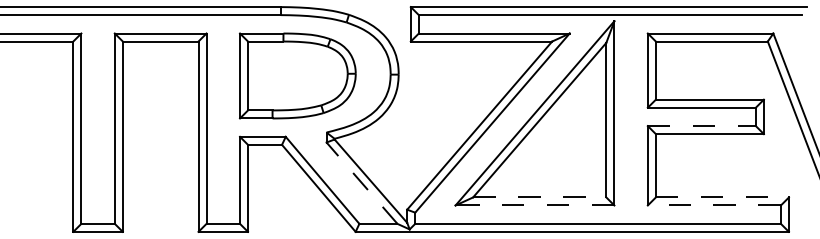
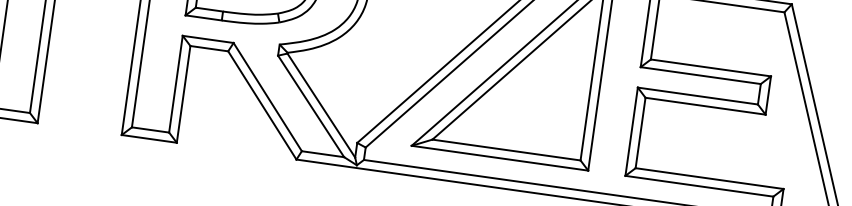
line: (702, 126) -> (698, 96), dashed -> solid
line: (362, 183) -> (311, 106), dashed -> solid
line: (539, 197) -> (506, 150), dashed -> solid
line: (722, 197) -> (709, 178), dashed -> solid
line: (534, 205) -> (499, 158), dashed -> solid
line: (714, 205) -> (699, 186), dashed -> solid

